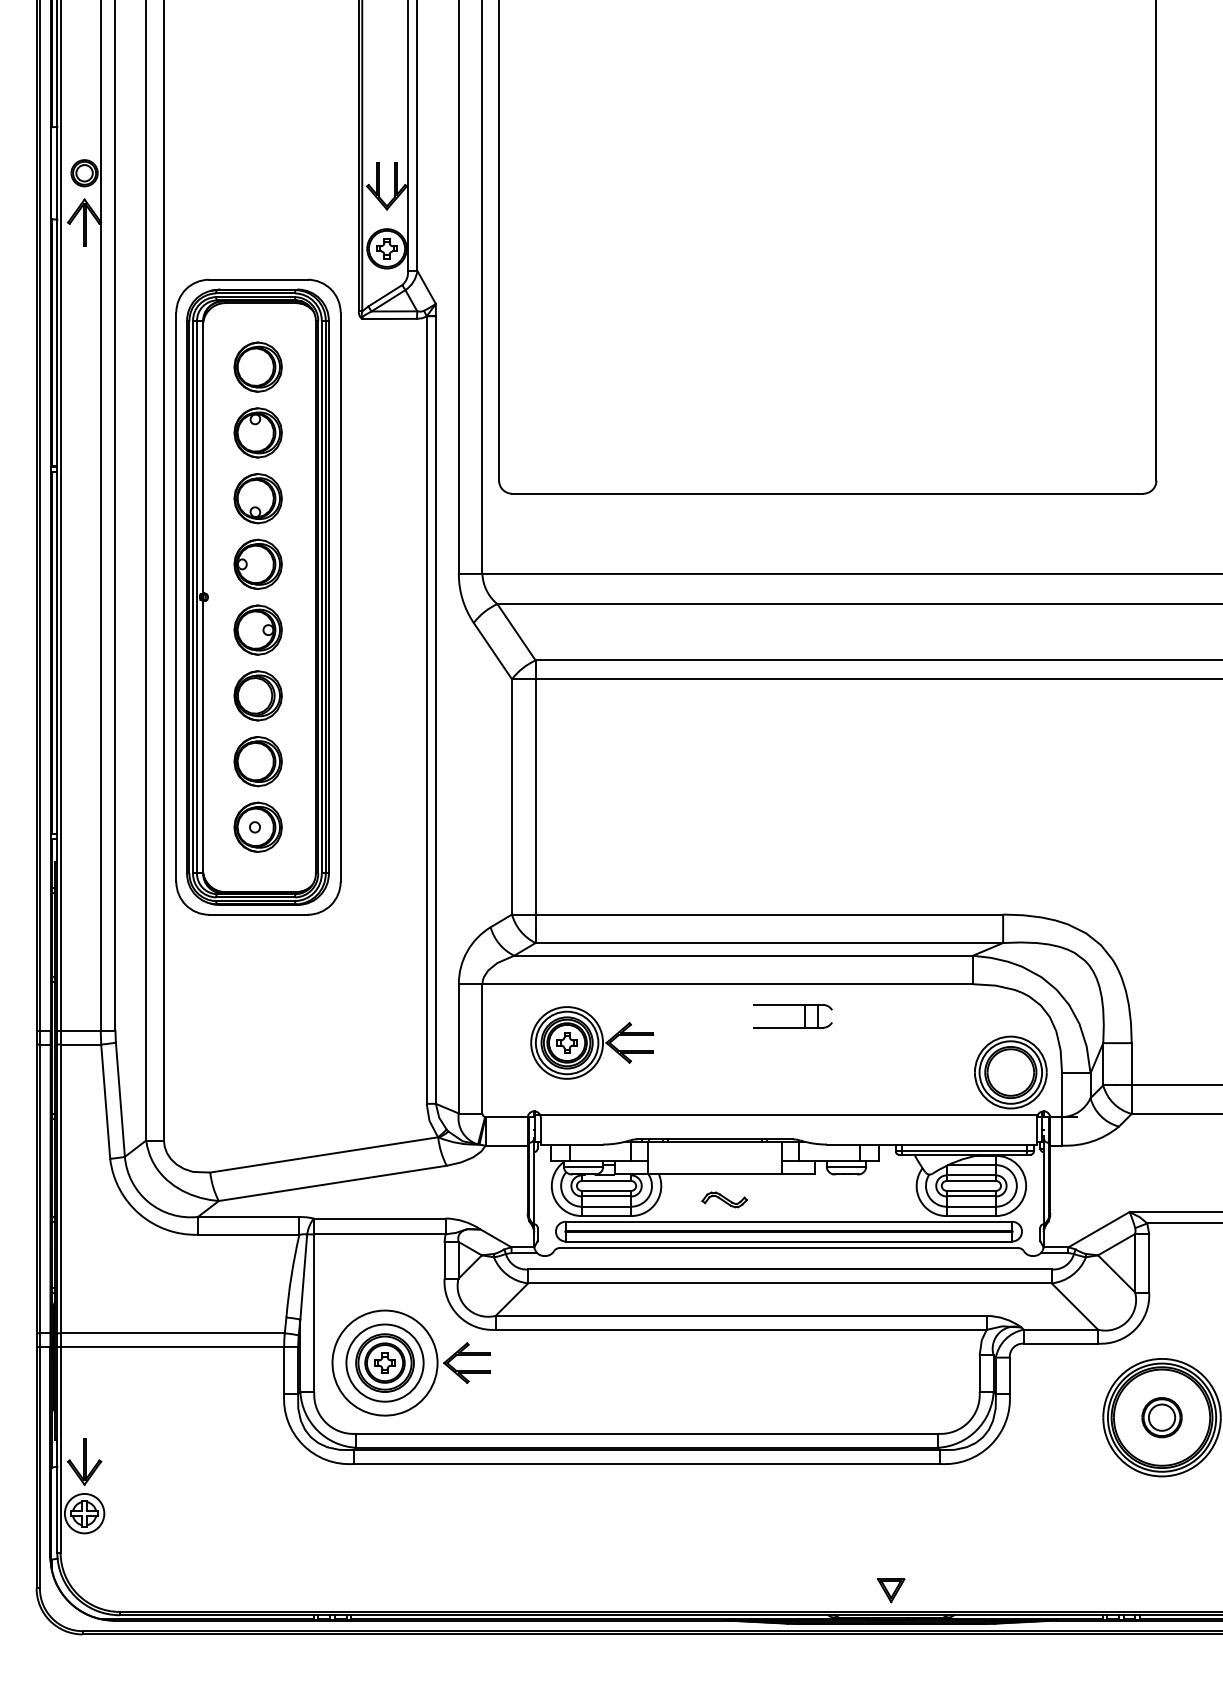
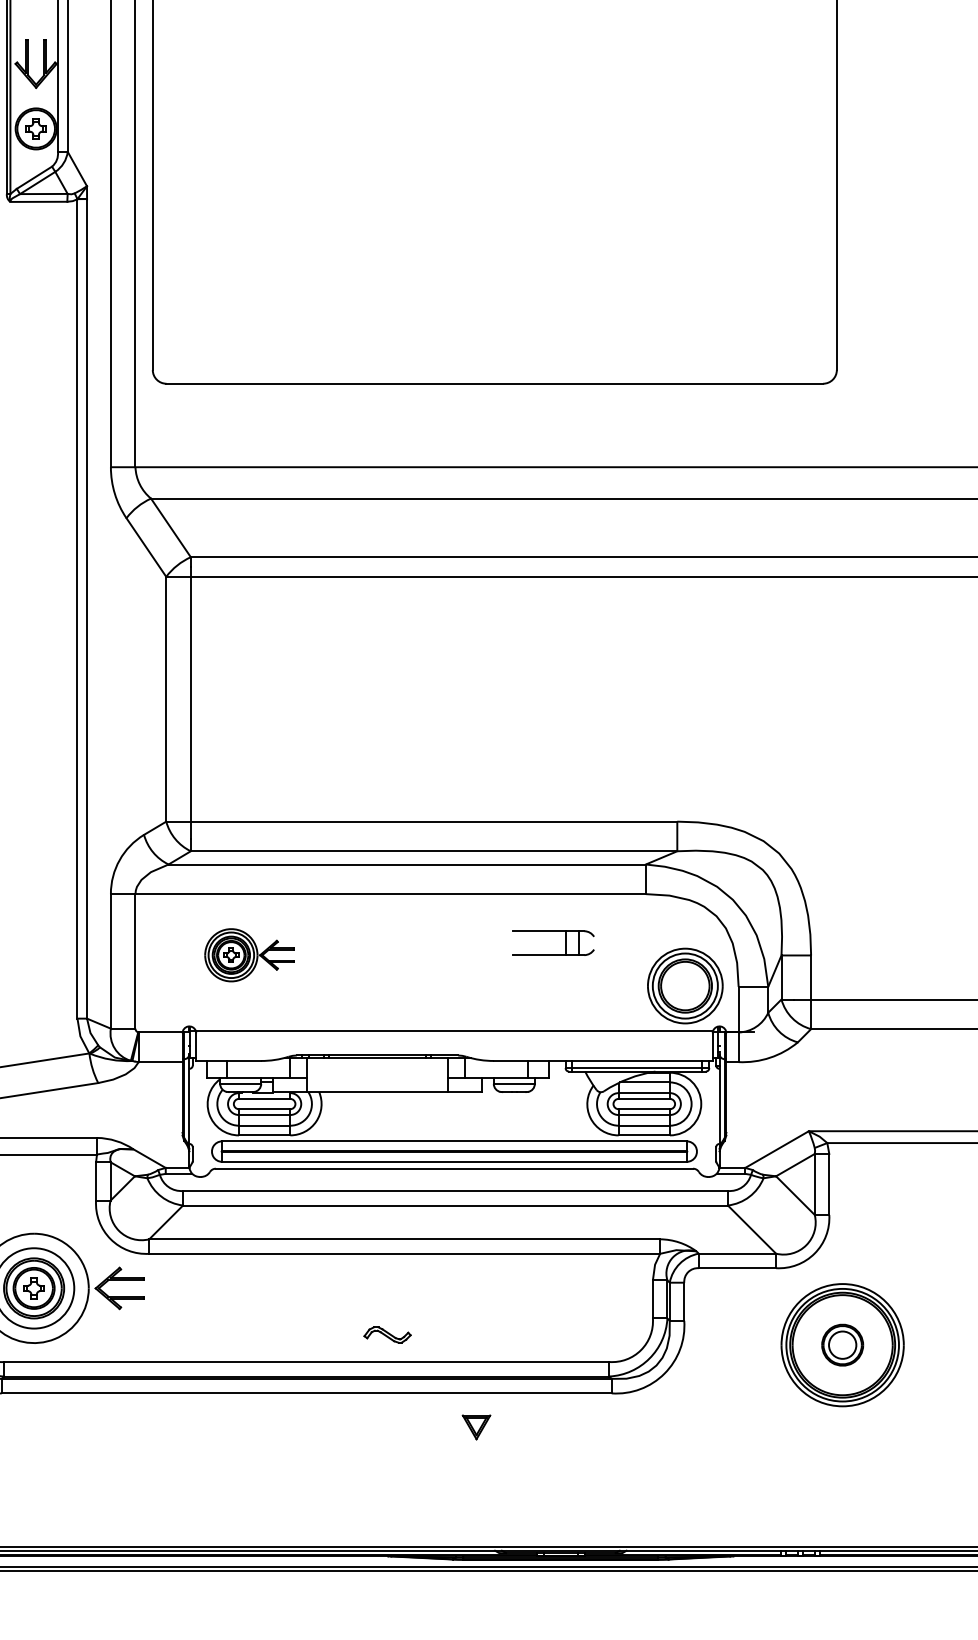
part: (792, 1005) -> (552, 931), moved
part: (591, 1042) -> (248, 954), size x0.7
part: (724, 1199) -> (387, 1334), moved
part: (891, 1590) -> (476, 1427), moved

